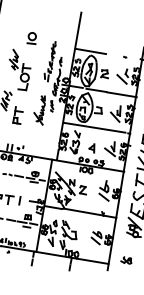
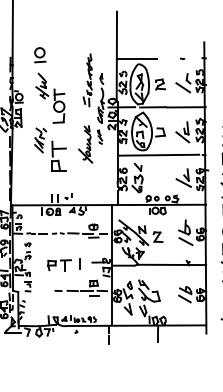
part: (32, 38) -> (40, 55), moved
part: (17, 115) -> (58, 156), size x1.4
part: (92, 148) -> (160, 181), removed

